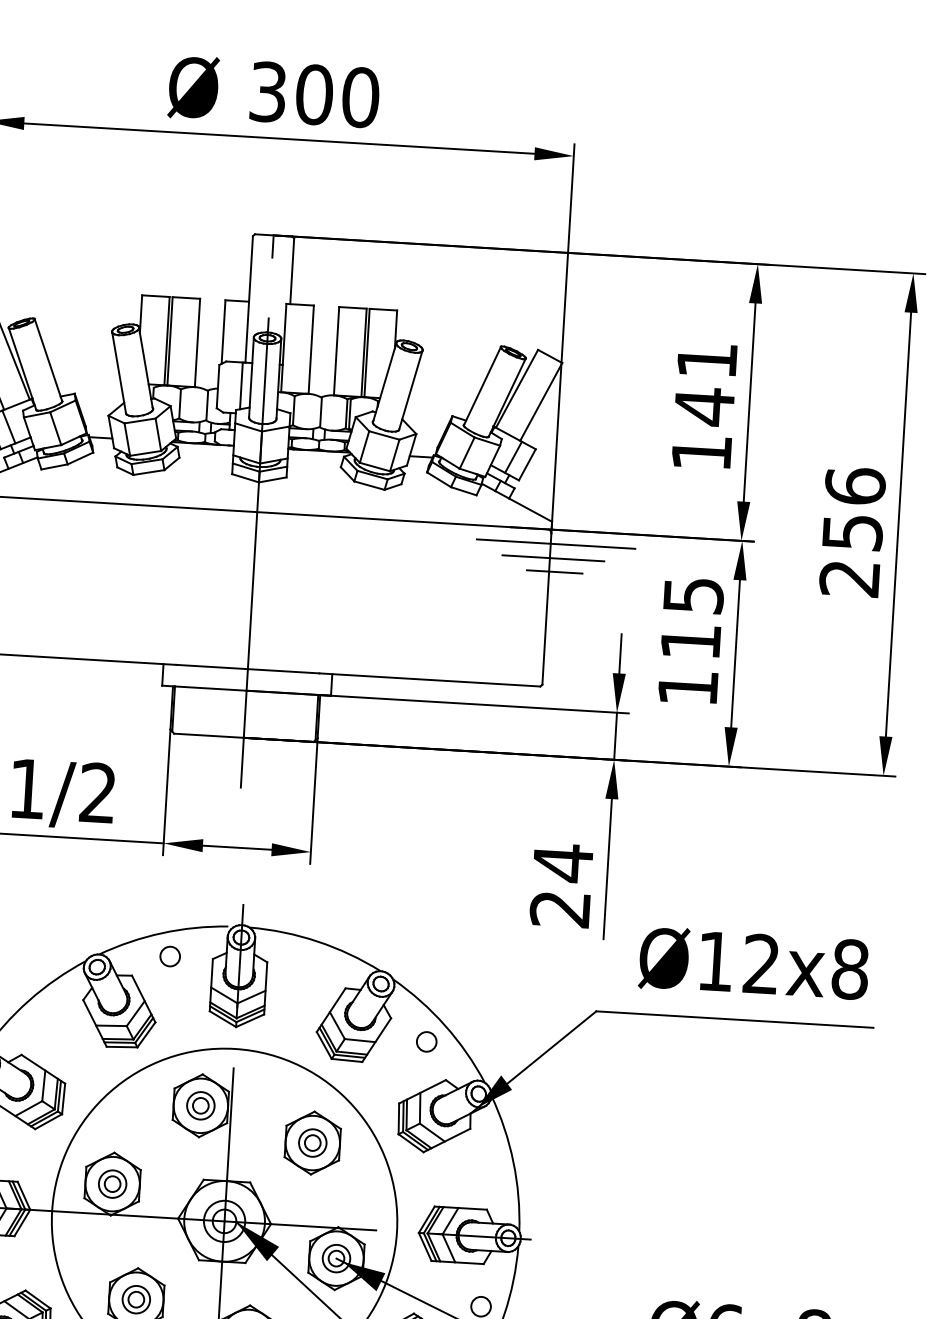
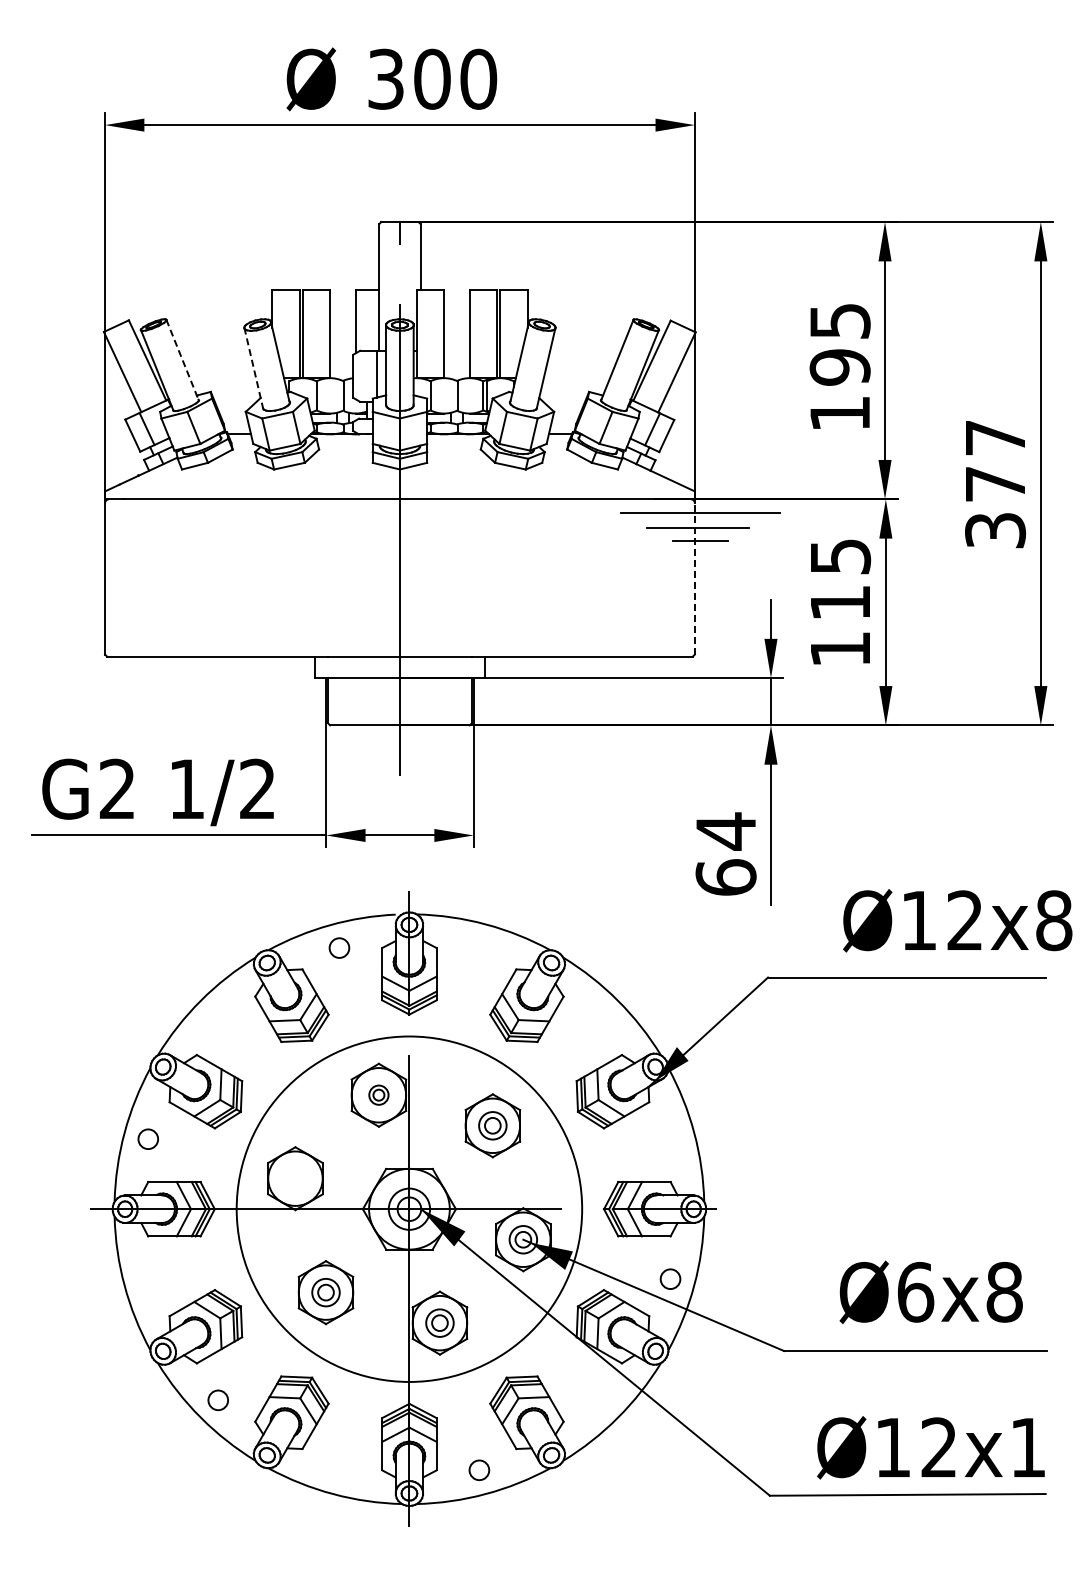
line: (48, 360) -> (182, 360), solid -> dashed
line: (118, 372) -> (253, 368), solid -> dashed
text: (705, 384) -> (839, 345), 141 -> 195
text: (852, 531) -> (995, 483), 256 -> 377
line: (546, 608) -> (694, 578), solid -> dashed
text: (559, 908) -> (725, 877), 24 -> 64
text: (753, 963) -> (957, 920), moved
circle: (426, 1041) -> (600, 1017), removed
part: (200, 1105) -> (378, 1094), size x0.7
part: (112, 1183) -> (295, 1178), removed

